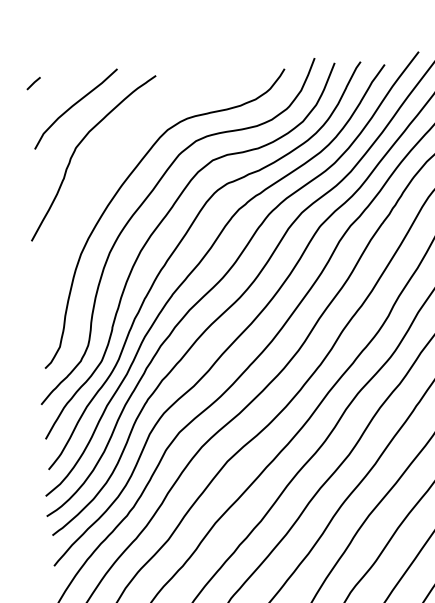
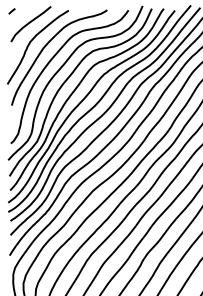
curve: (113, 153) -> (47, 45), added

